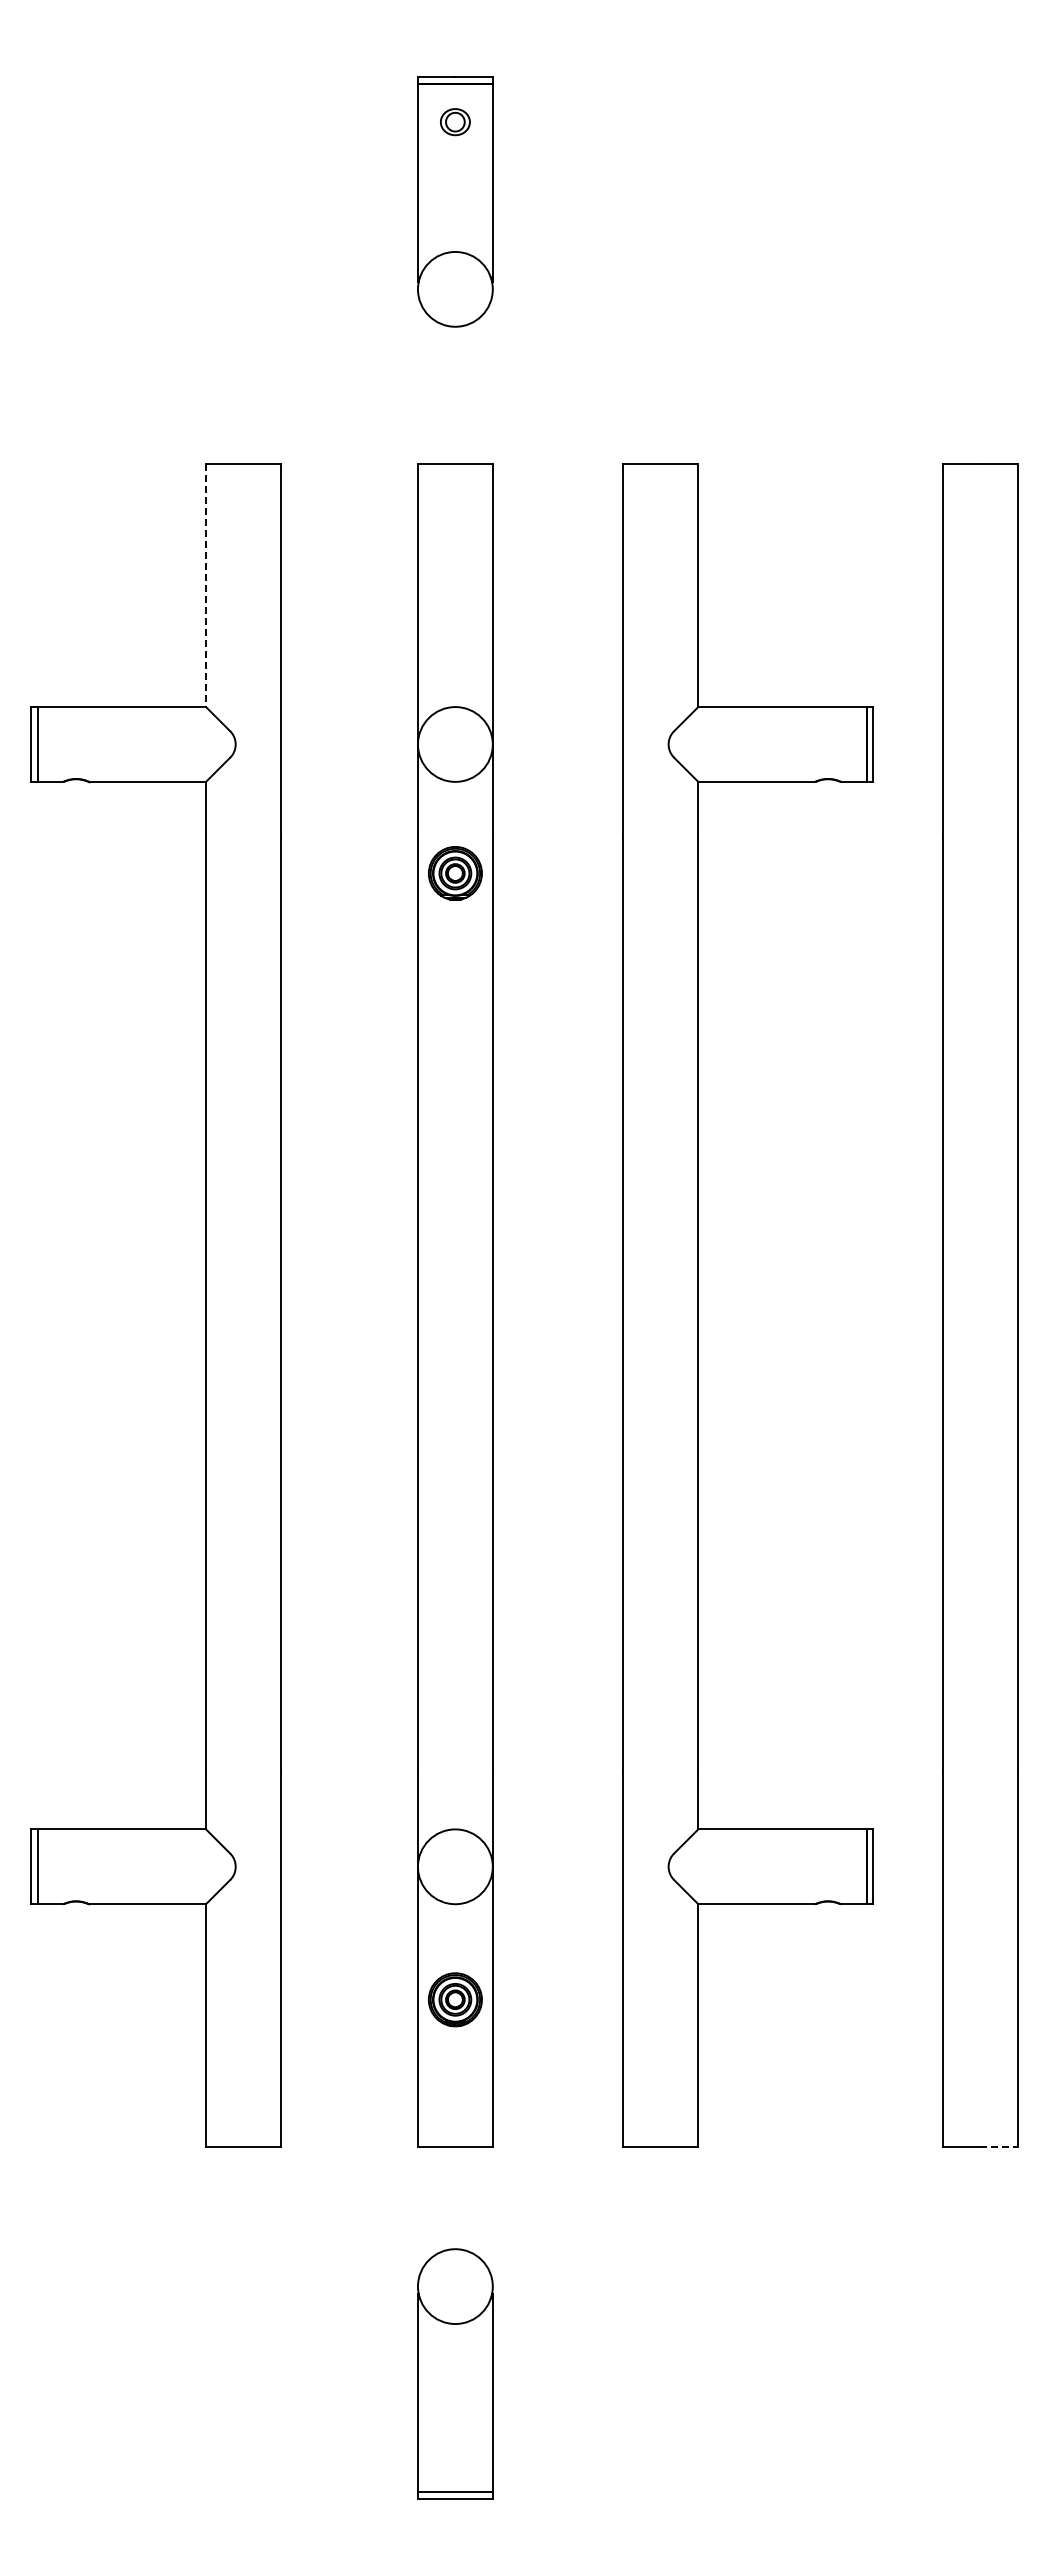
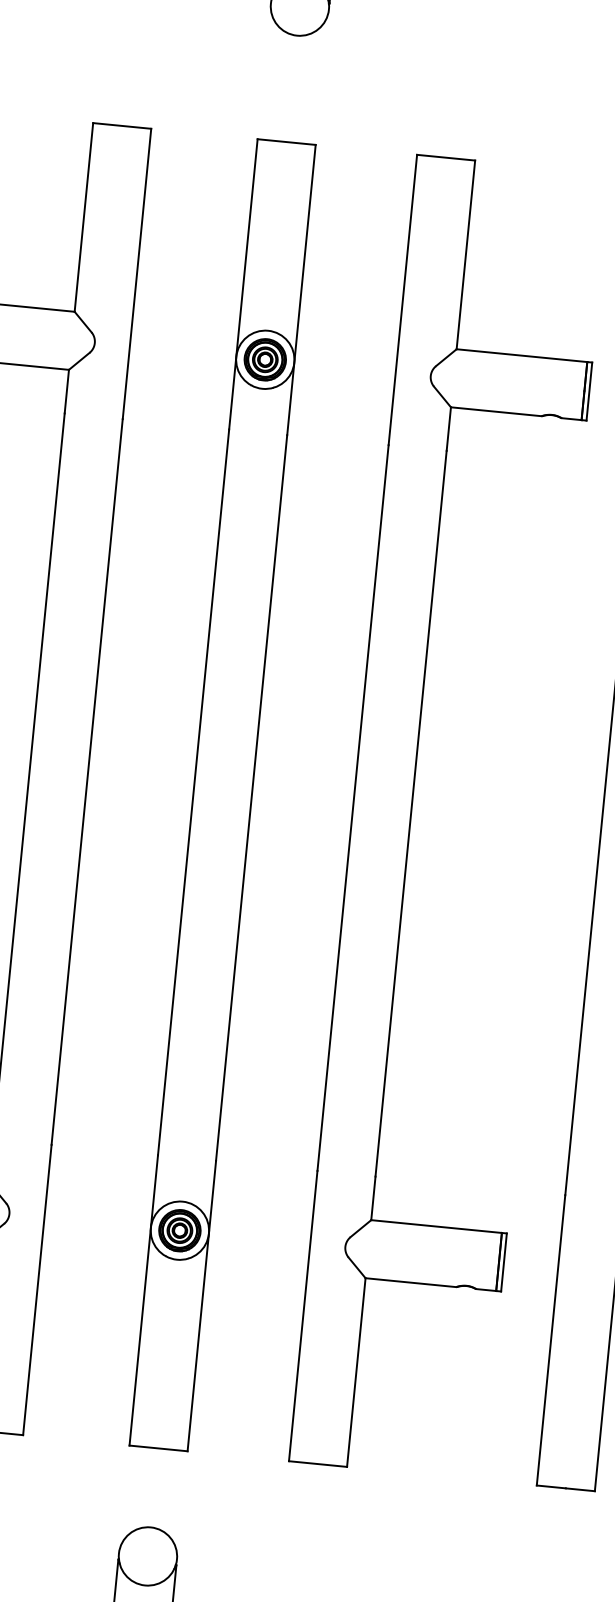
line: (206, 585) -> (84, 217), dashed -> solid
part: (455, 873) -> (265, 359), moved
part: (455, 1999) -> (180, 1230), moved
line: (998, 2147) -> (580, 1489), dashed -> solid

